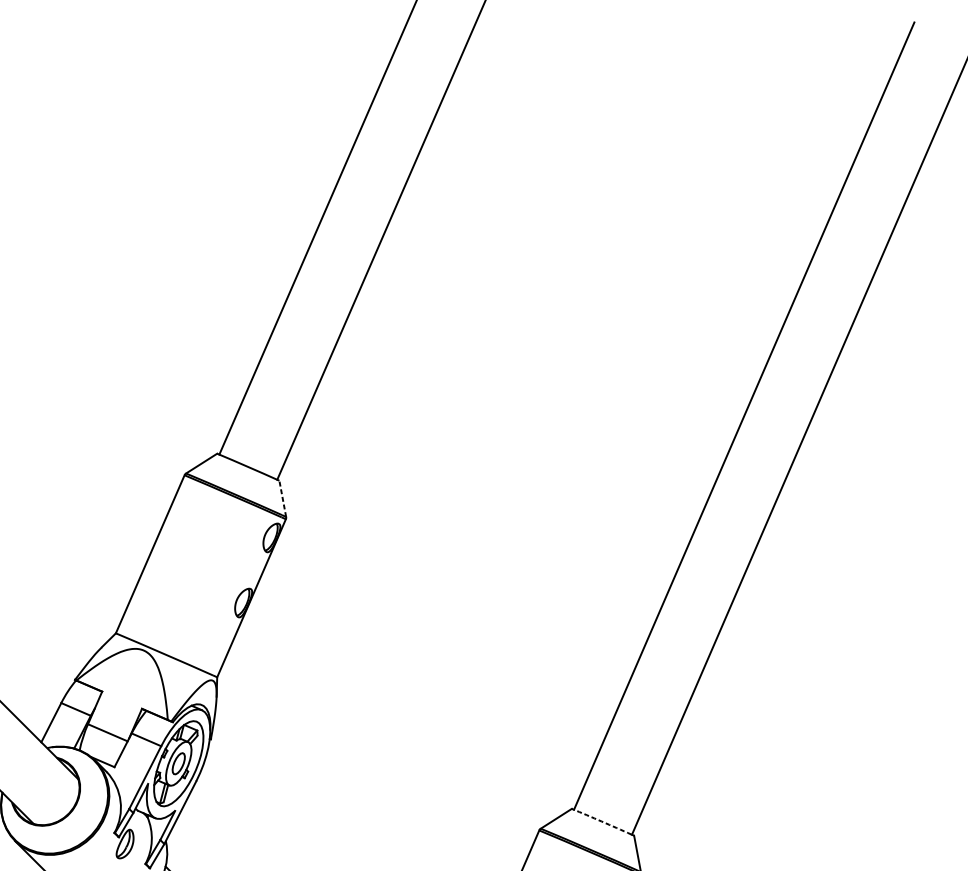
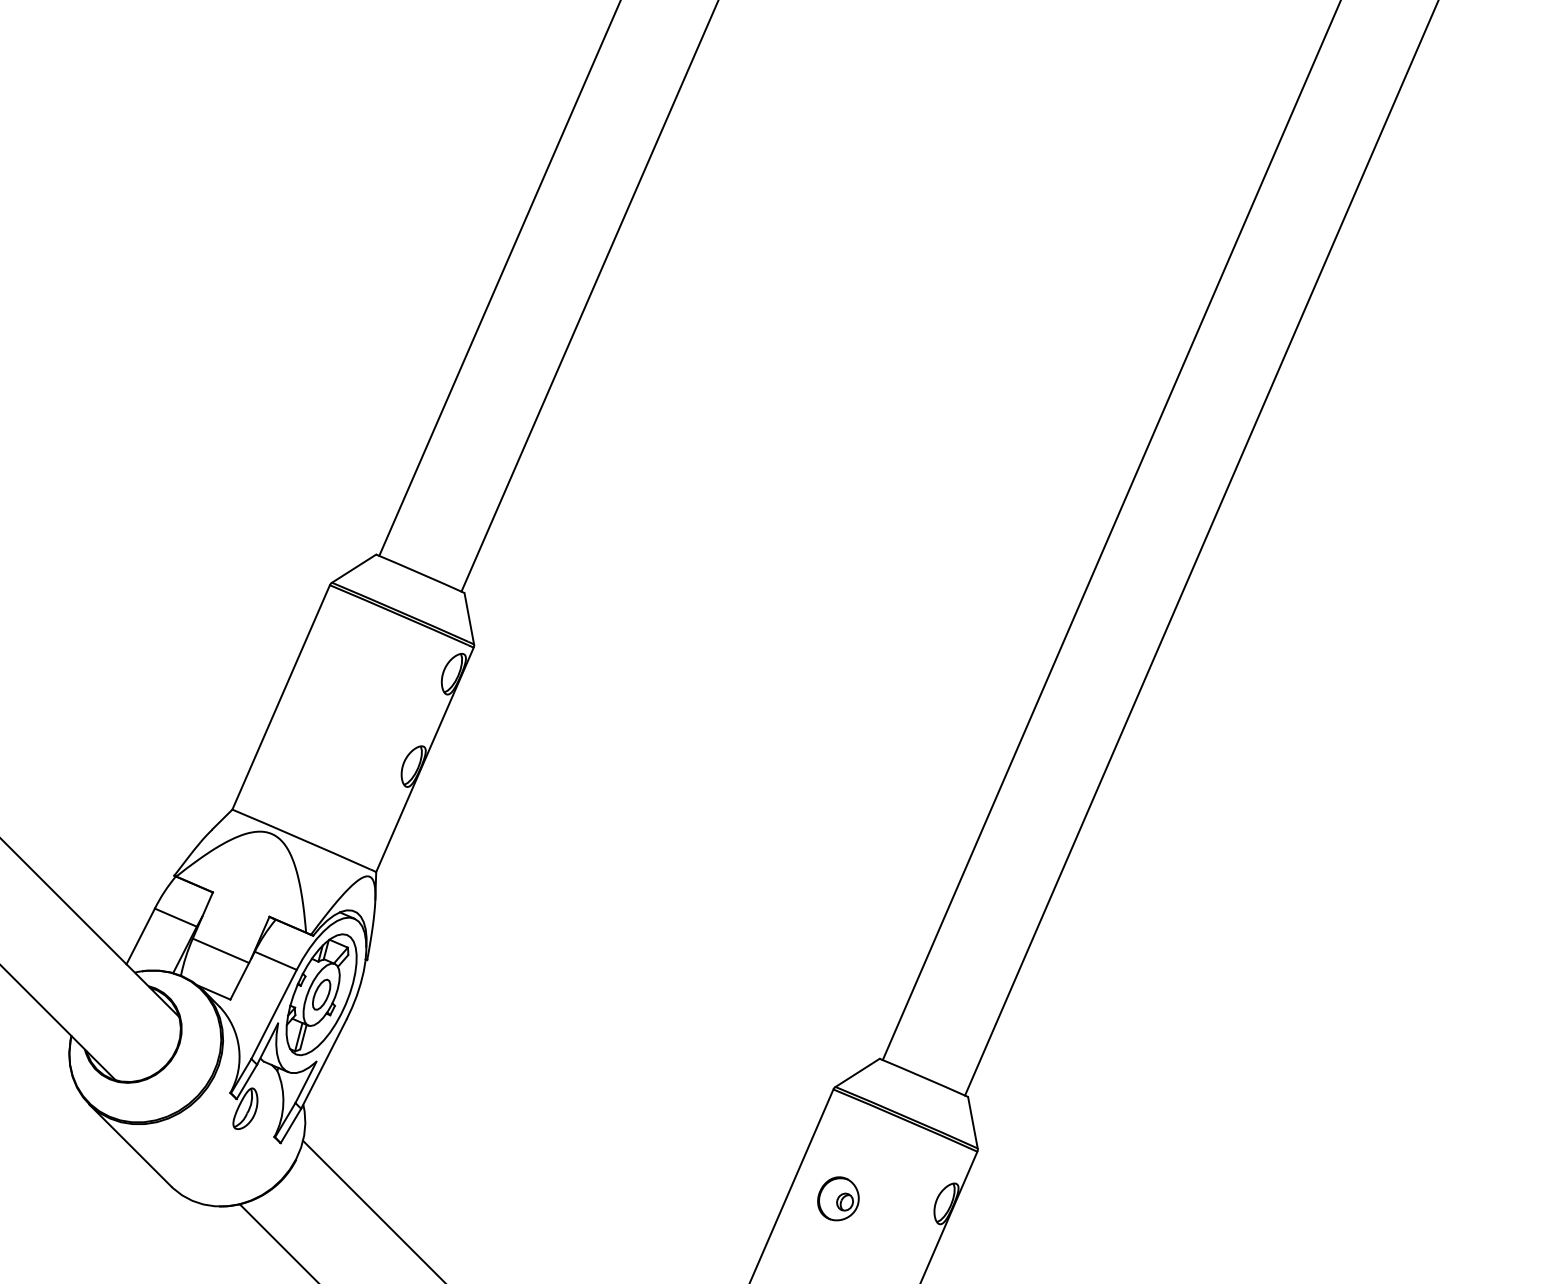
line: (282, 498) -> (469, 618), dashed -> solid
arc: (602, 821) -> (922, 1076), dashed -> solid

